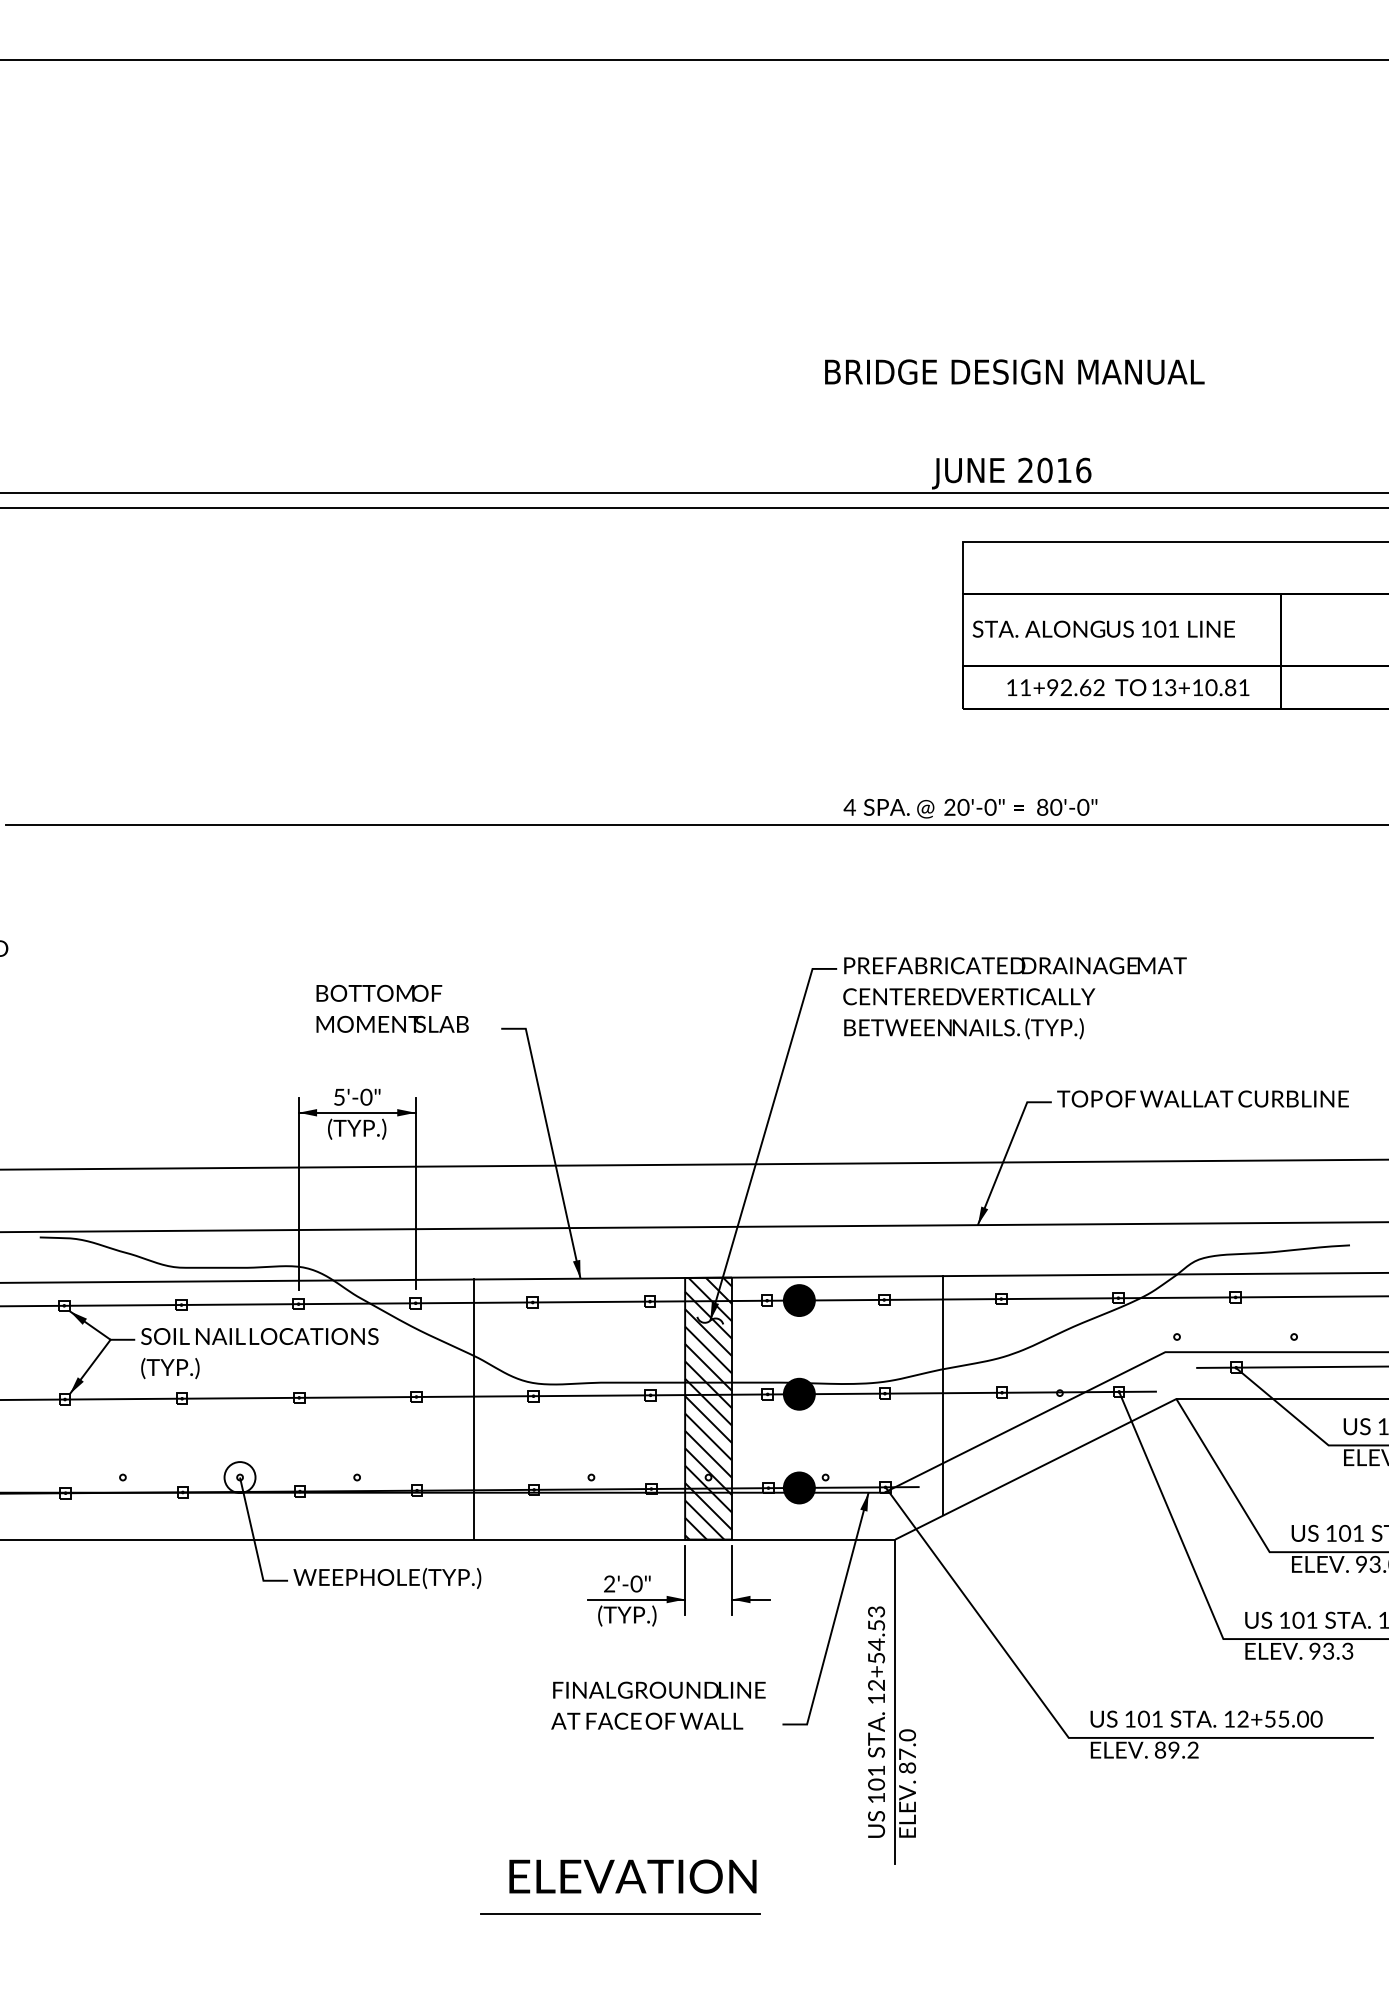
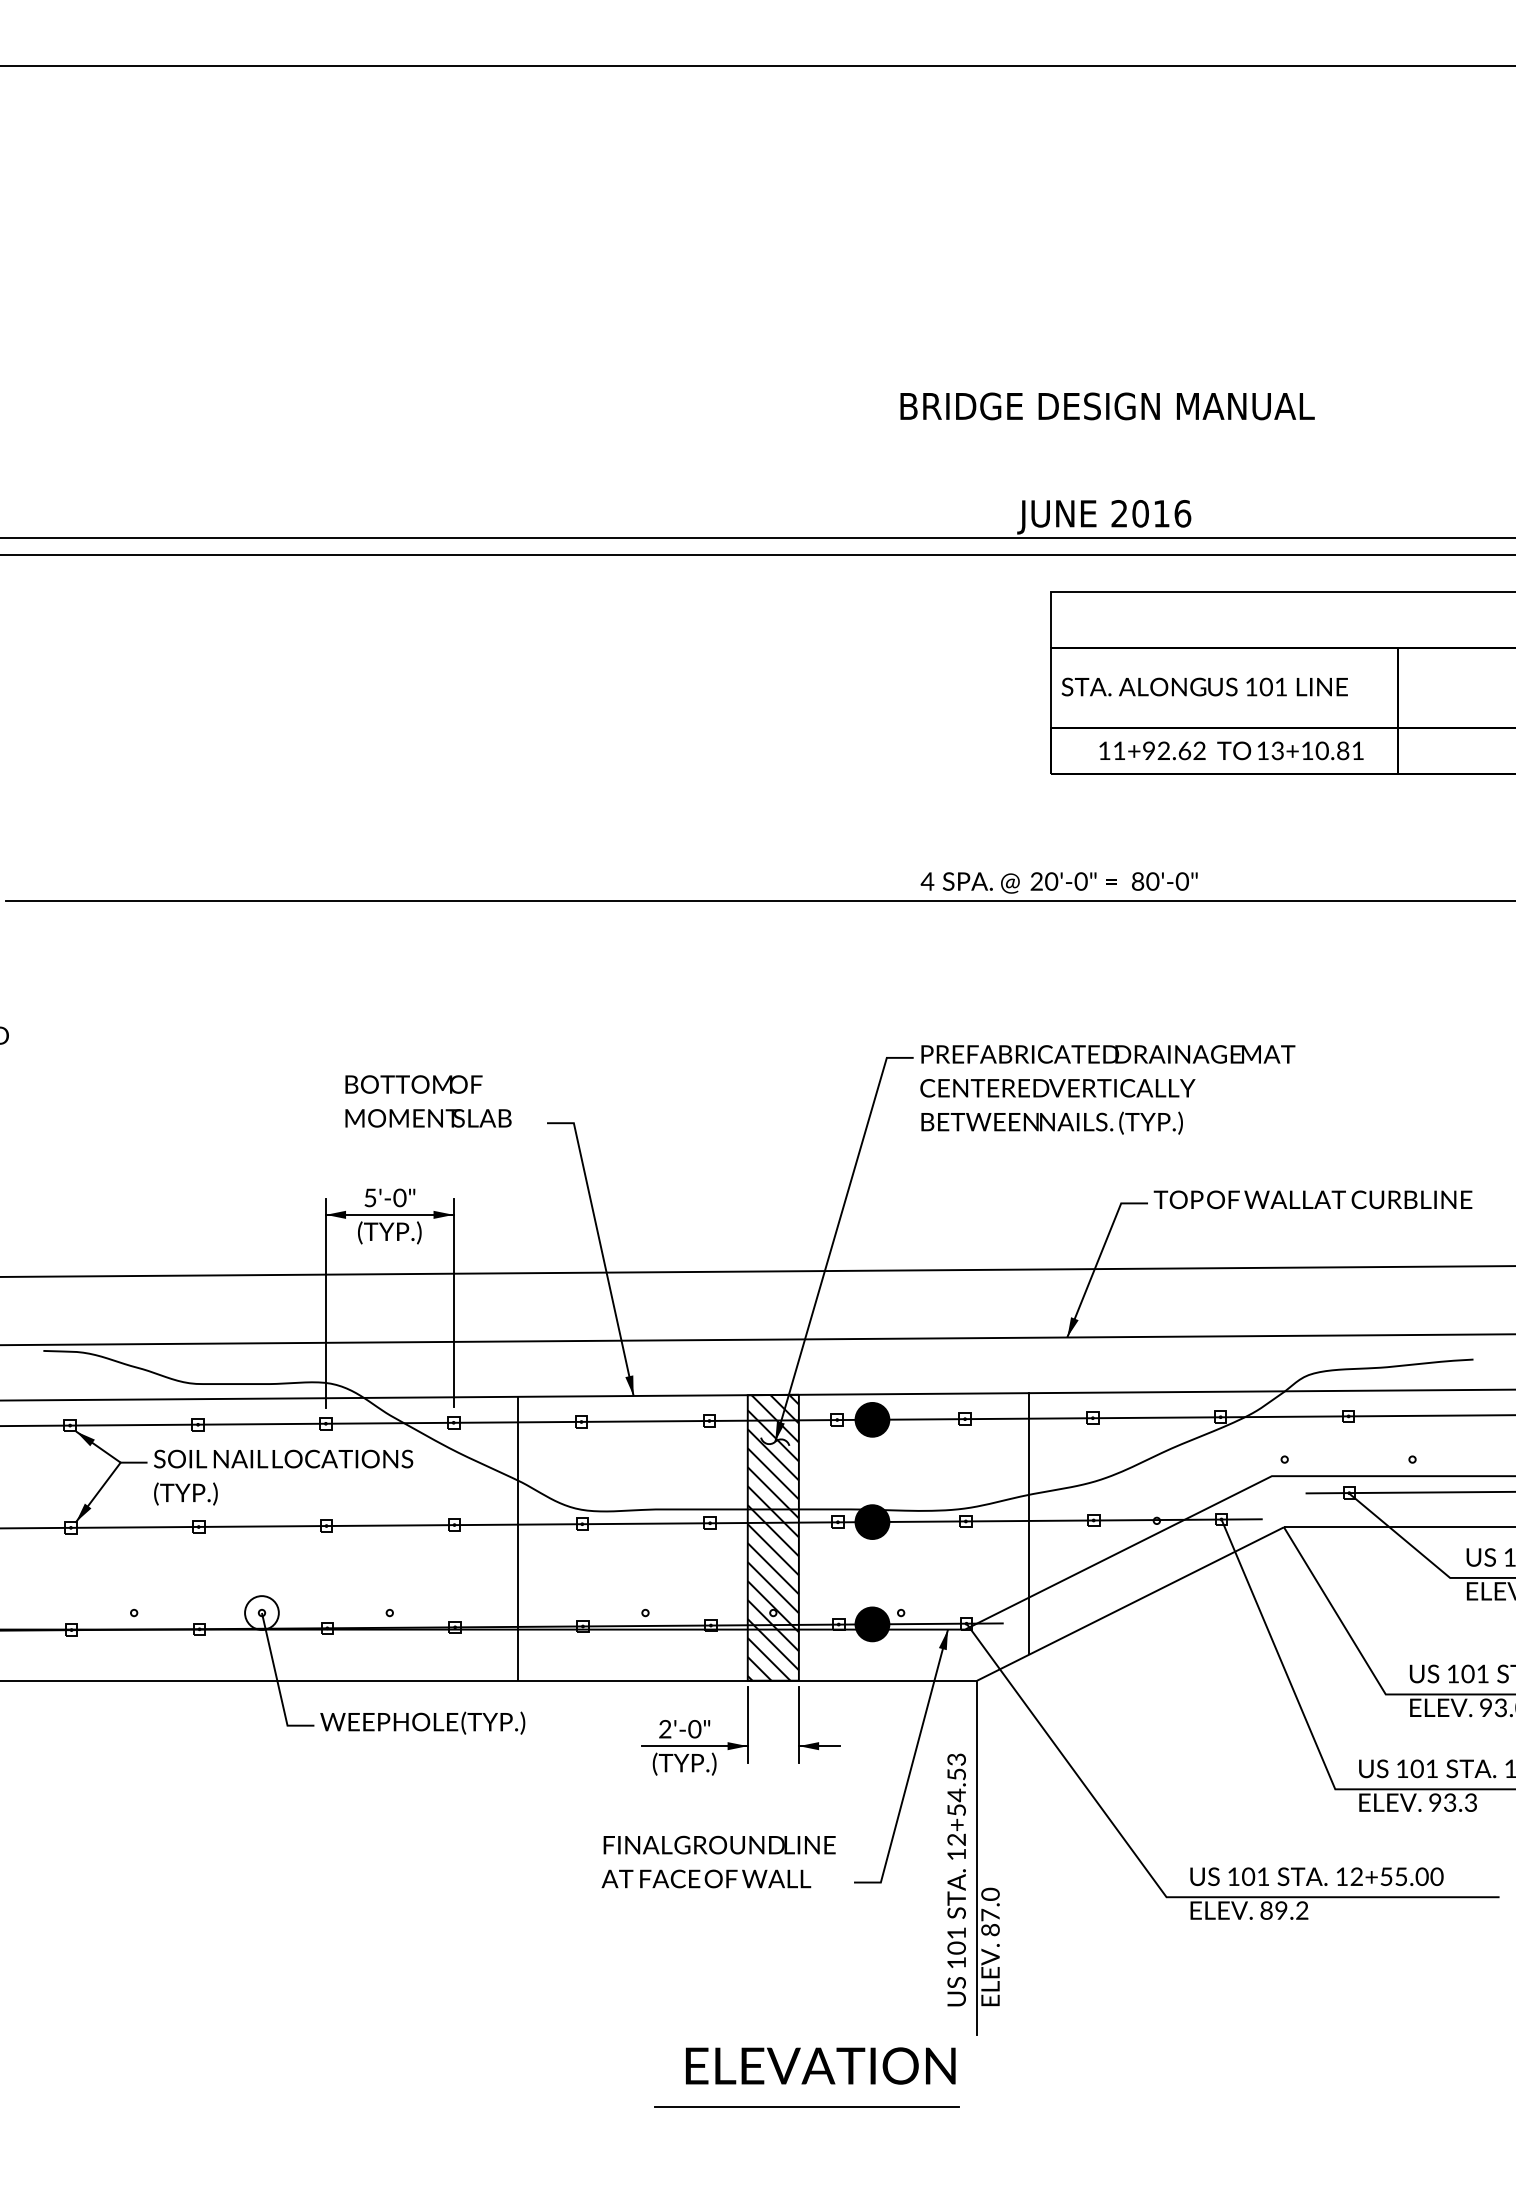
part: (620, 1886) -> (807, 2076), moved

